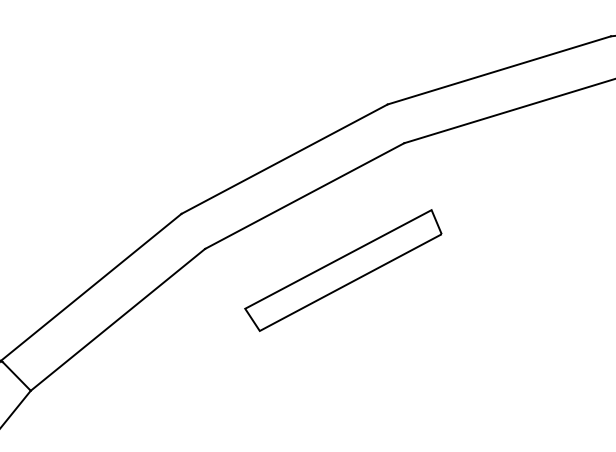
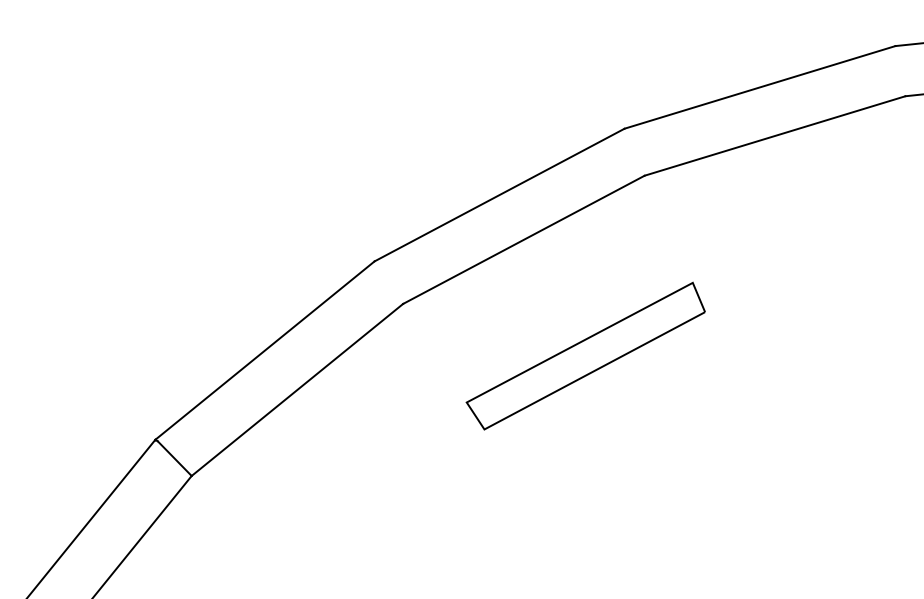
part: (343, 270) -> (585, 355), moved

